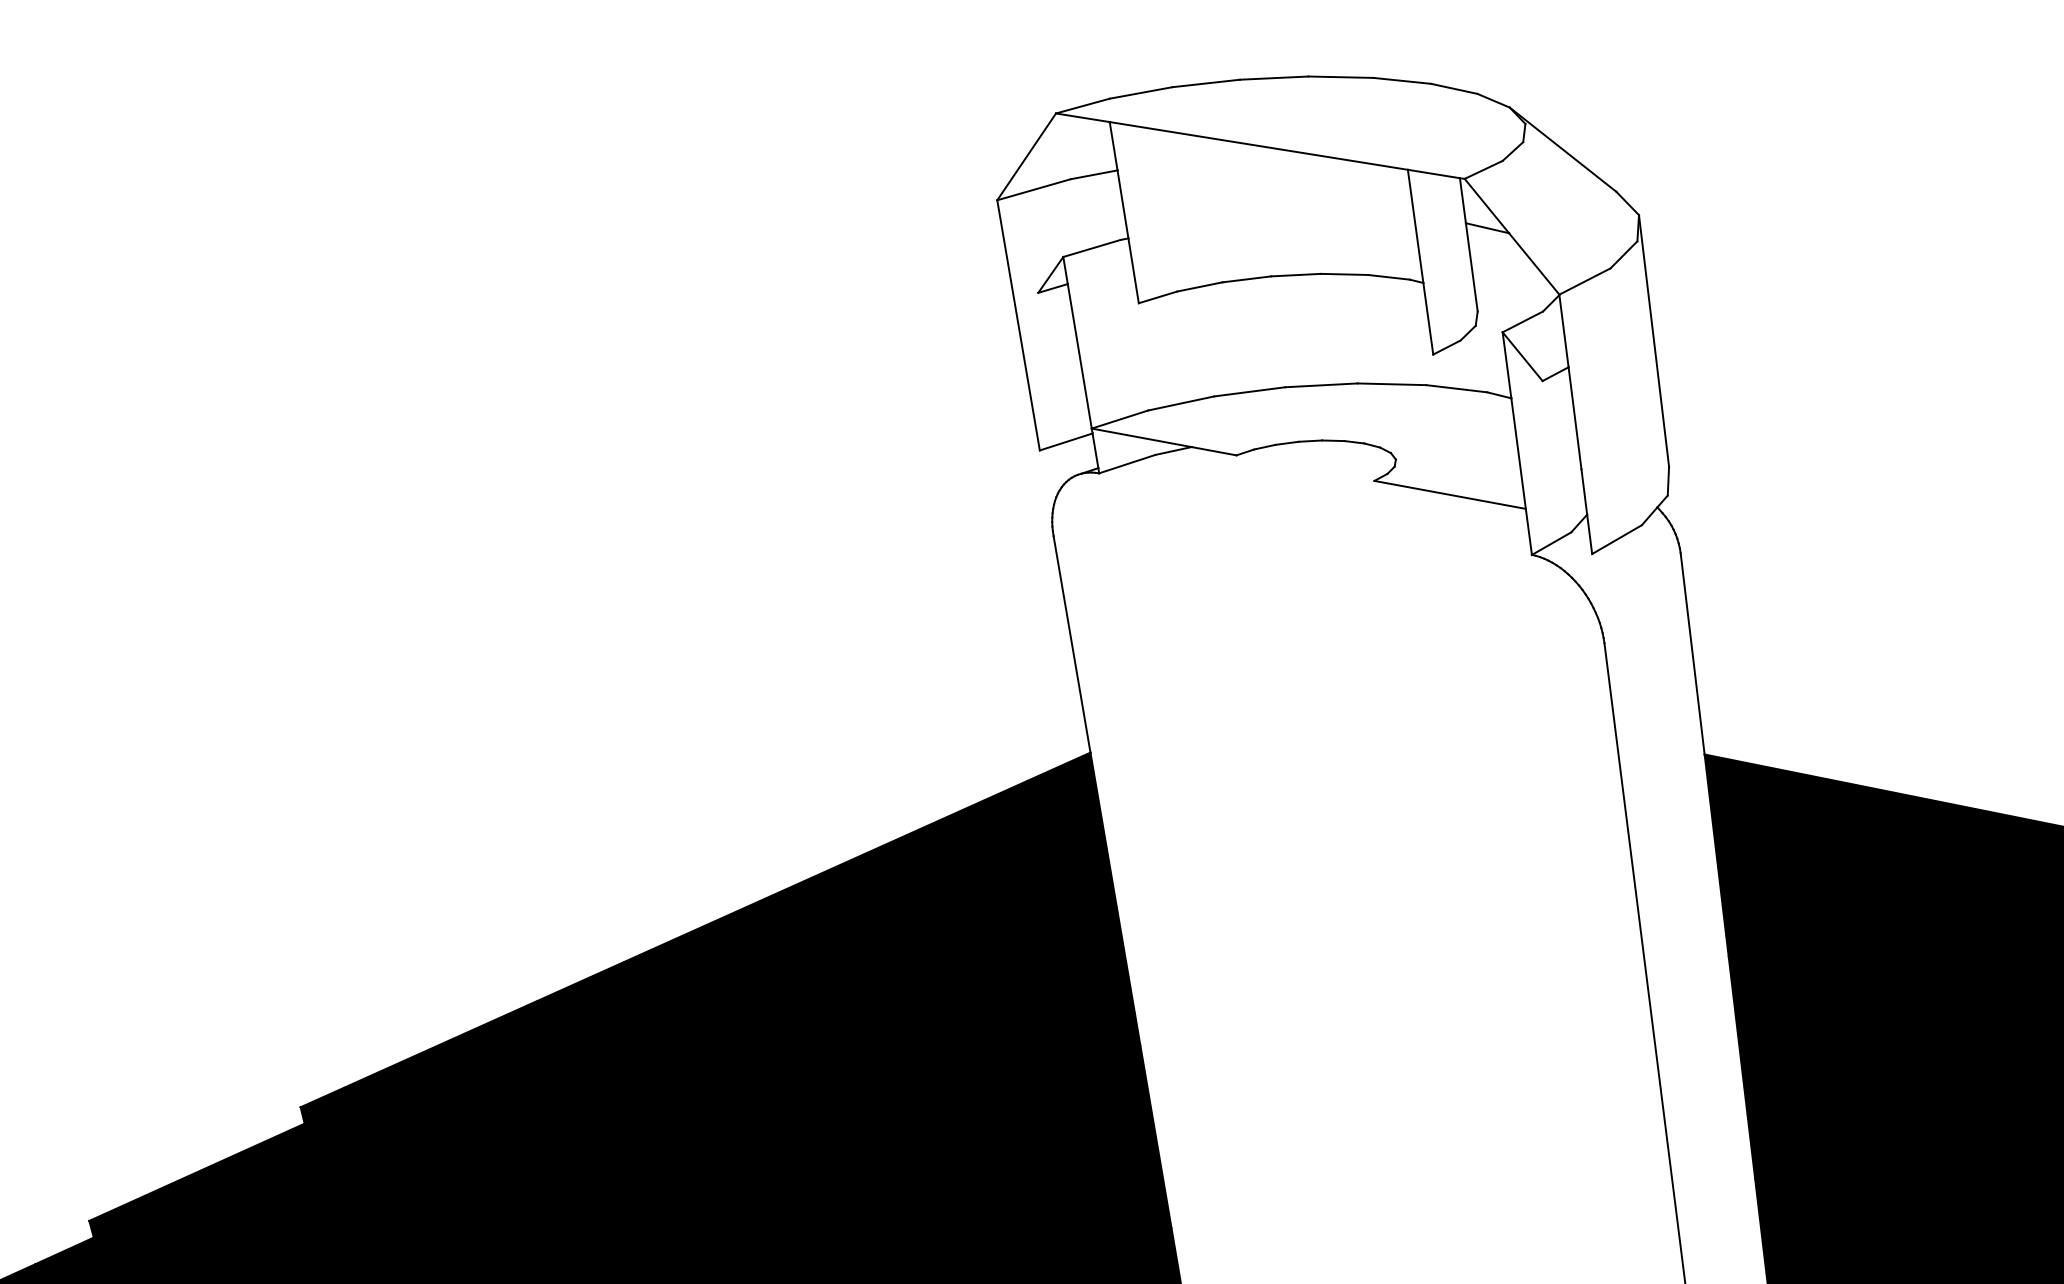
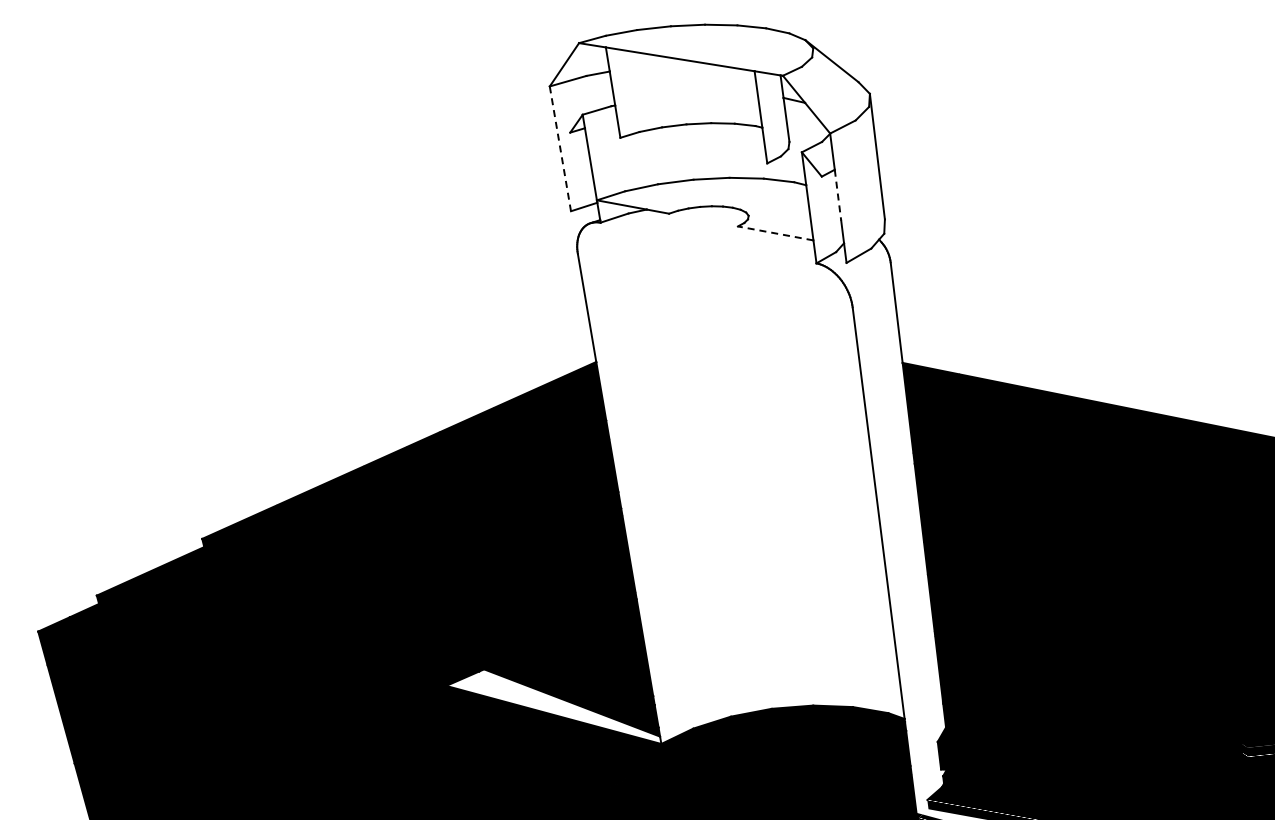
line: (1018, 326) -> (560, 149), solid -> dashed
line: (1576, 418) -> (838, 195), solid -> dashed
line: (1449, 495) -> (775, 233), solid -> dashed

